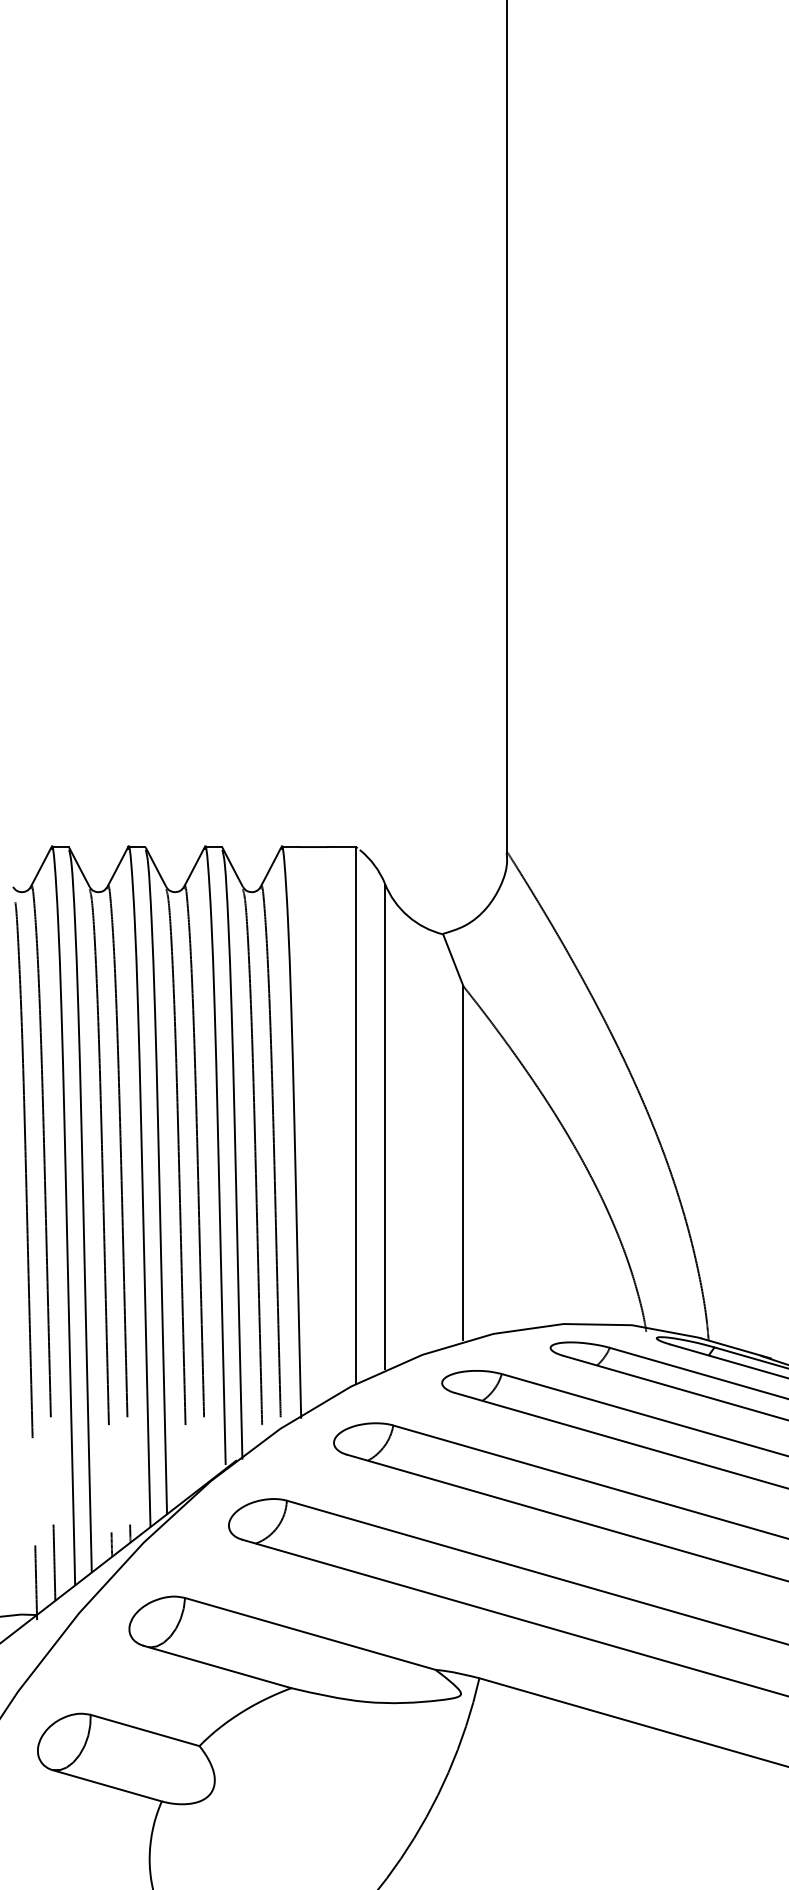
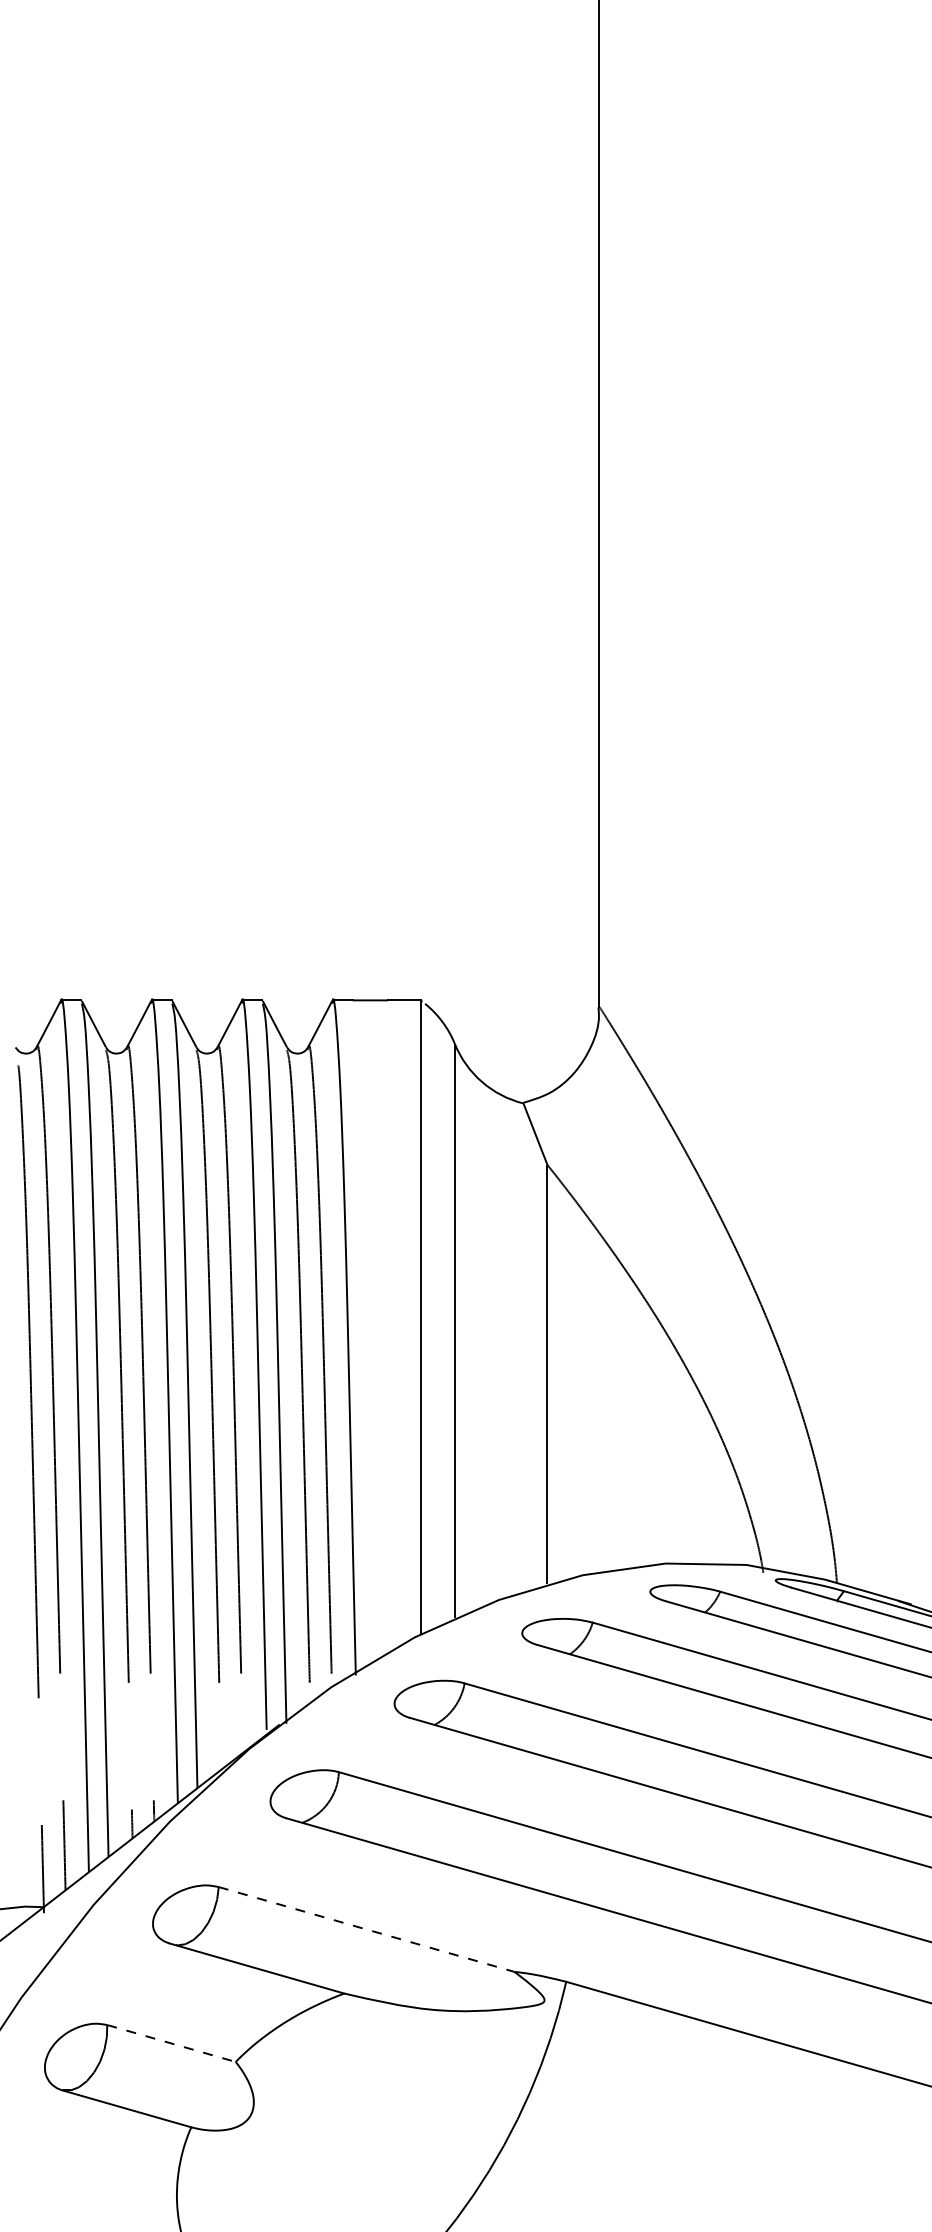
line: (310, 1634) -> (366, 1930), solid -> dashed
line: (145, 1730) -> (171, 2043), solid -> dashed

